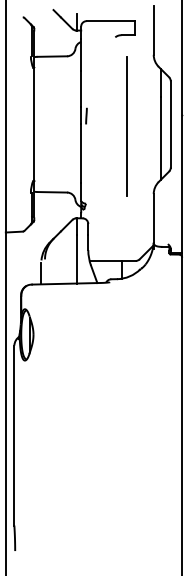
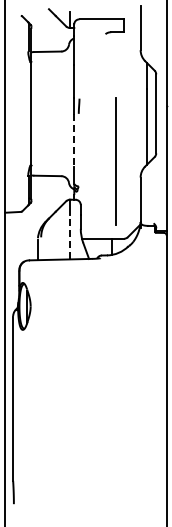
line: (126, 126) -> (115, 161), moved
line: (81, 153) -> (74, 140), solid -> dashed
line: (77, 258) -> (70, 236), solid -> dashed

